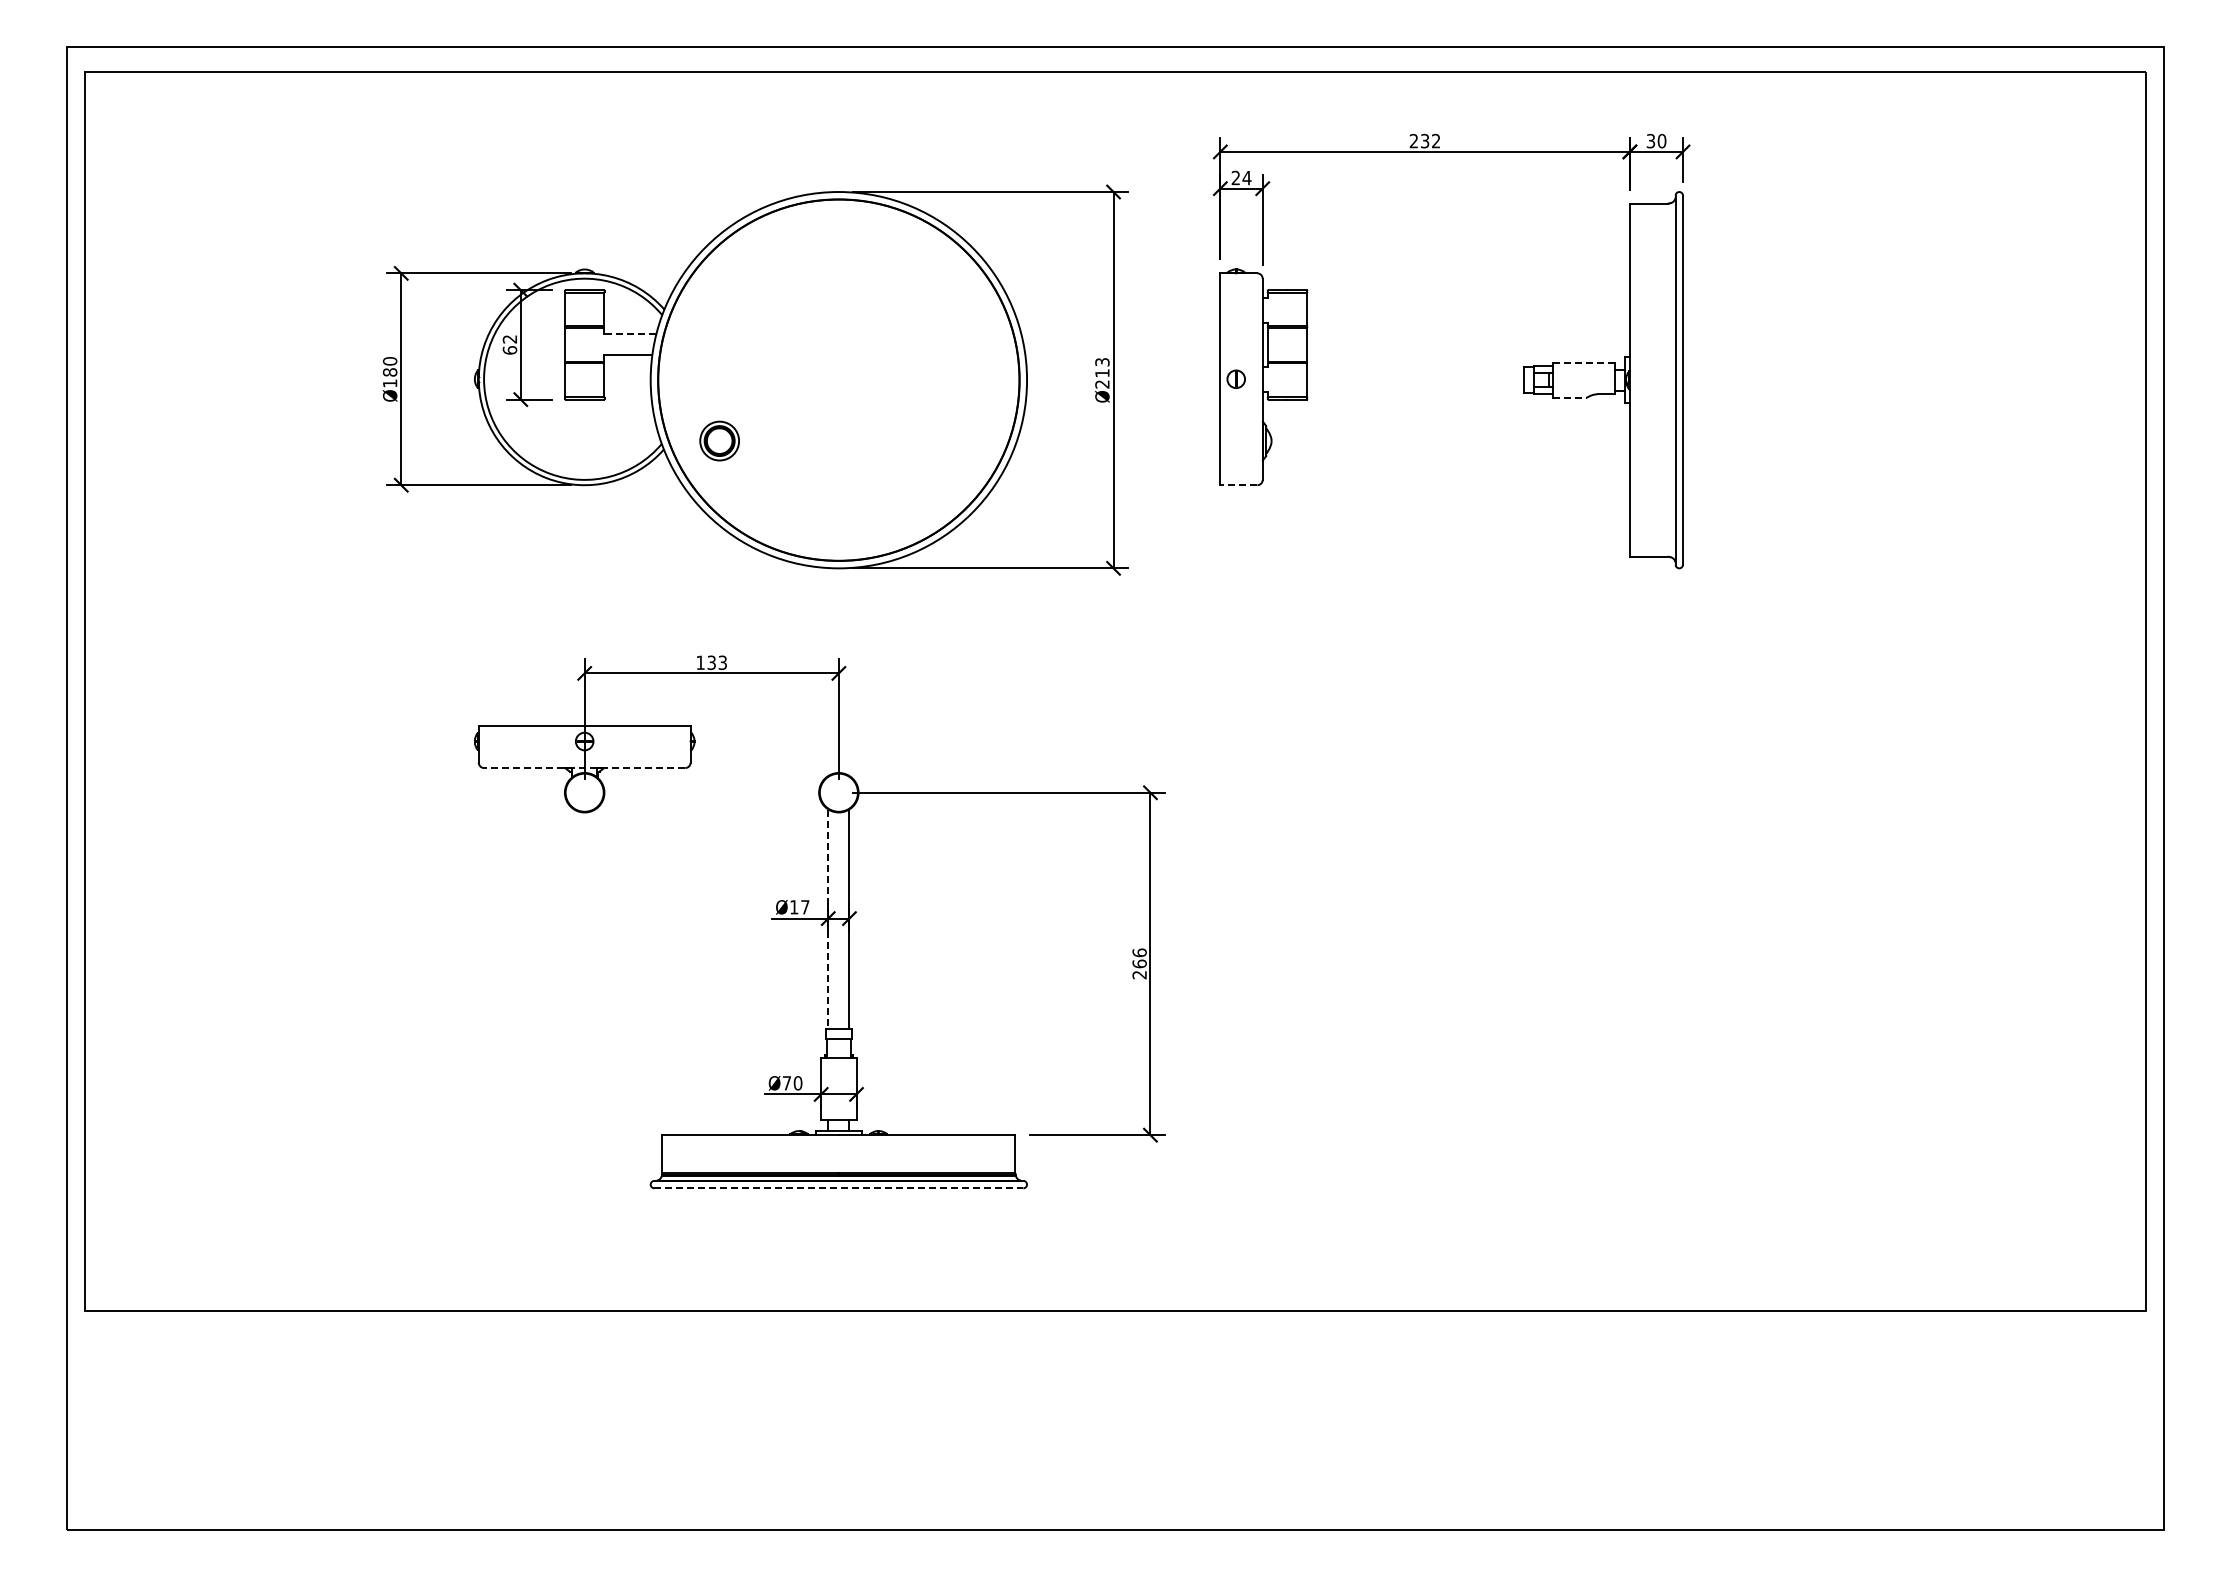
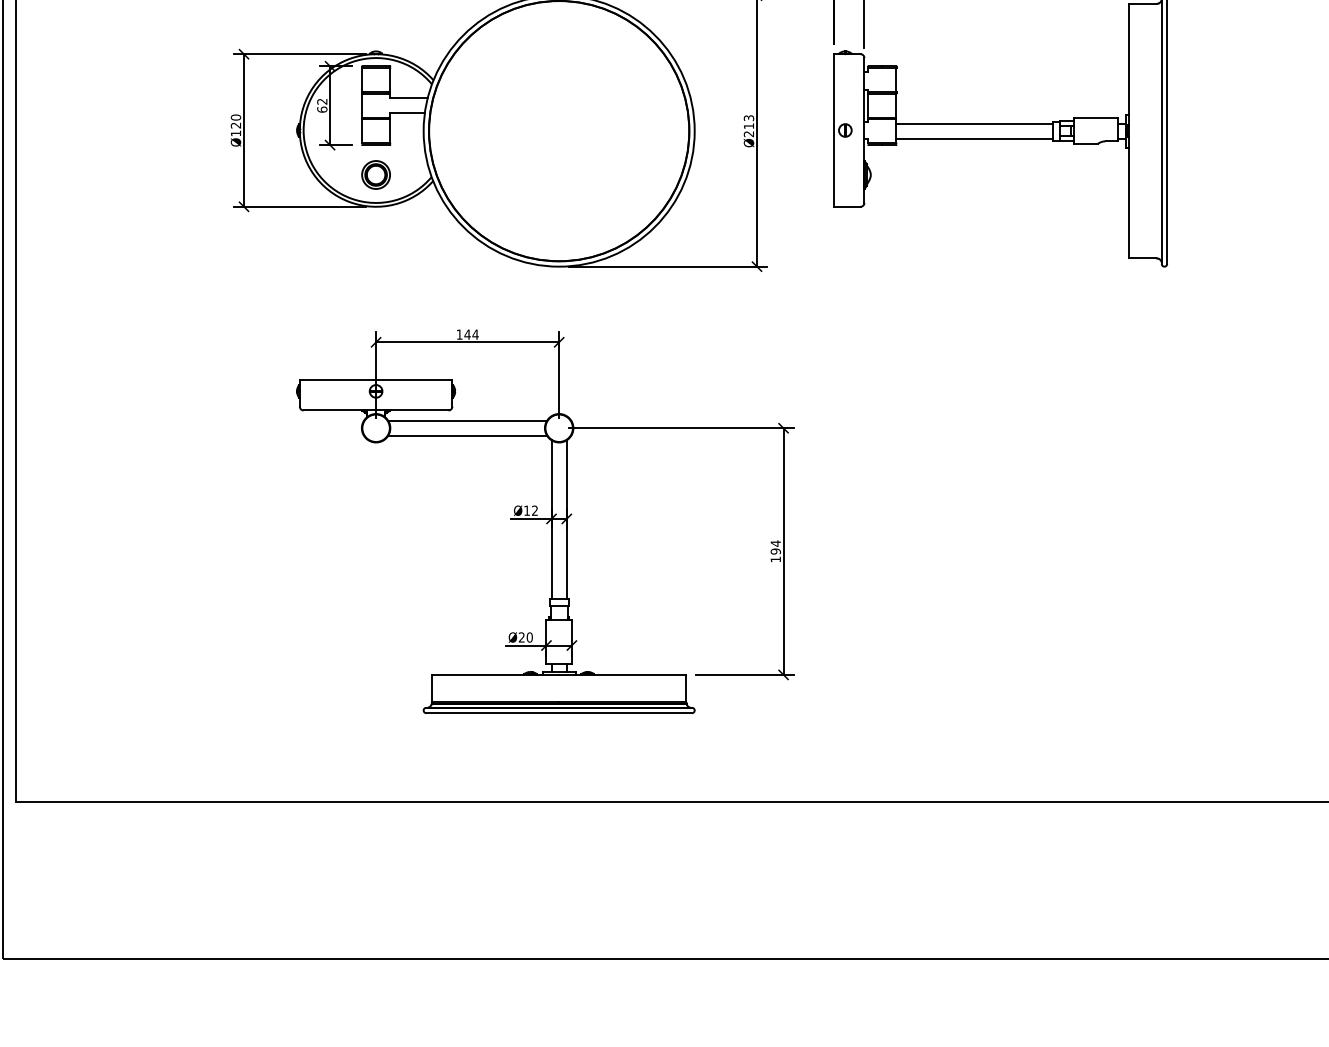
line: (629, 334) -> (408, 98), dashed -> solid
line: (1584, 362) -> (1096, 118), dashed -> solid
line: (1414, 369) -> (973, 123), added
text: (390, 372) -> (236, 125), Ø180 -> Ø120
line: (1414, 390) -> (973, 138), added
line: (1569, 397) -> (1085, 143), dashed -> solid
part: (719, 440) -> (375, 174), moved
line: (1238, 485) -> (846, 206), dashed -> solid
text: (717, 662) -> (471, 334), 133 -> 144
line: (584, 768) -> (375, 410), dashed -> solid
line: (711, 782) -> (467, 420), added
line: (711, 803) -> (467, 436), added
text: (805, 907) -> (535, 510), Ø17 -> Ø12
line: (828, 919) -> (551, 519), dashed -> solid
text: (1139, 963) -> (775, 551), 266 -> 194
text: (786, 1083) -> (521, 637), Ø70 -> Ø20
line: (839, 1188) -> (559, 713), dashed -> solid

